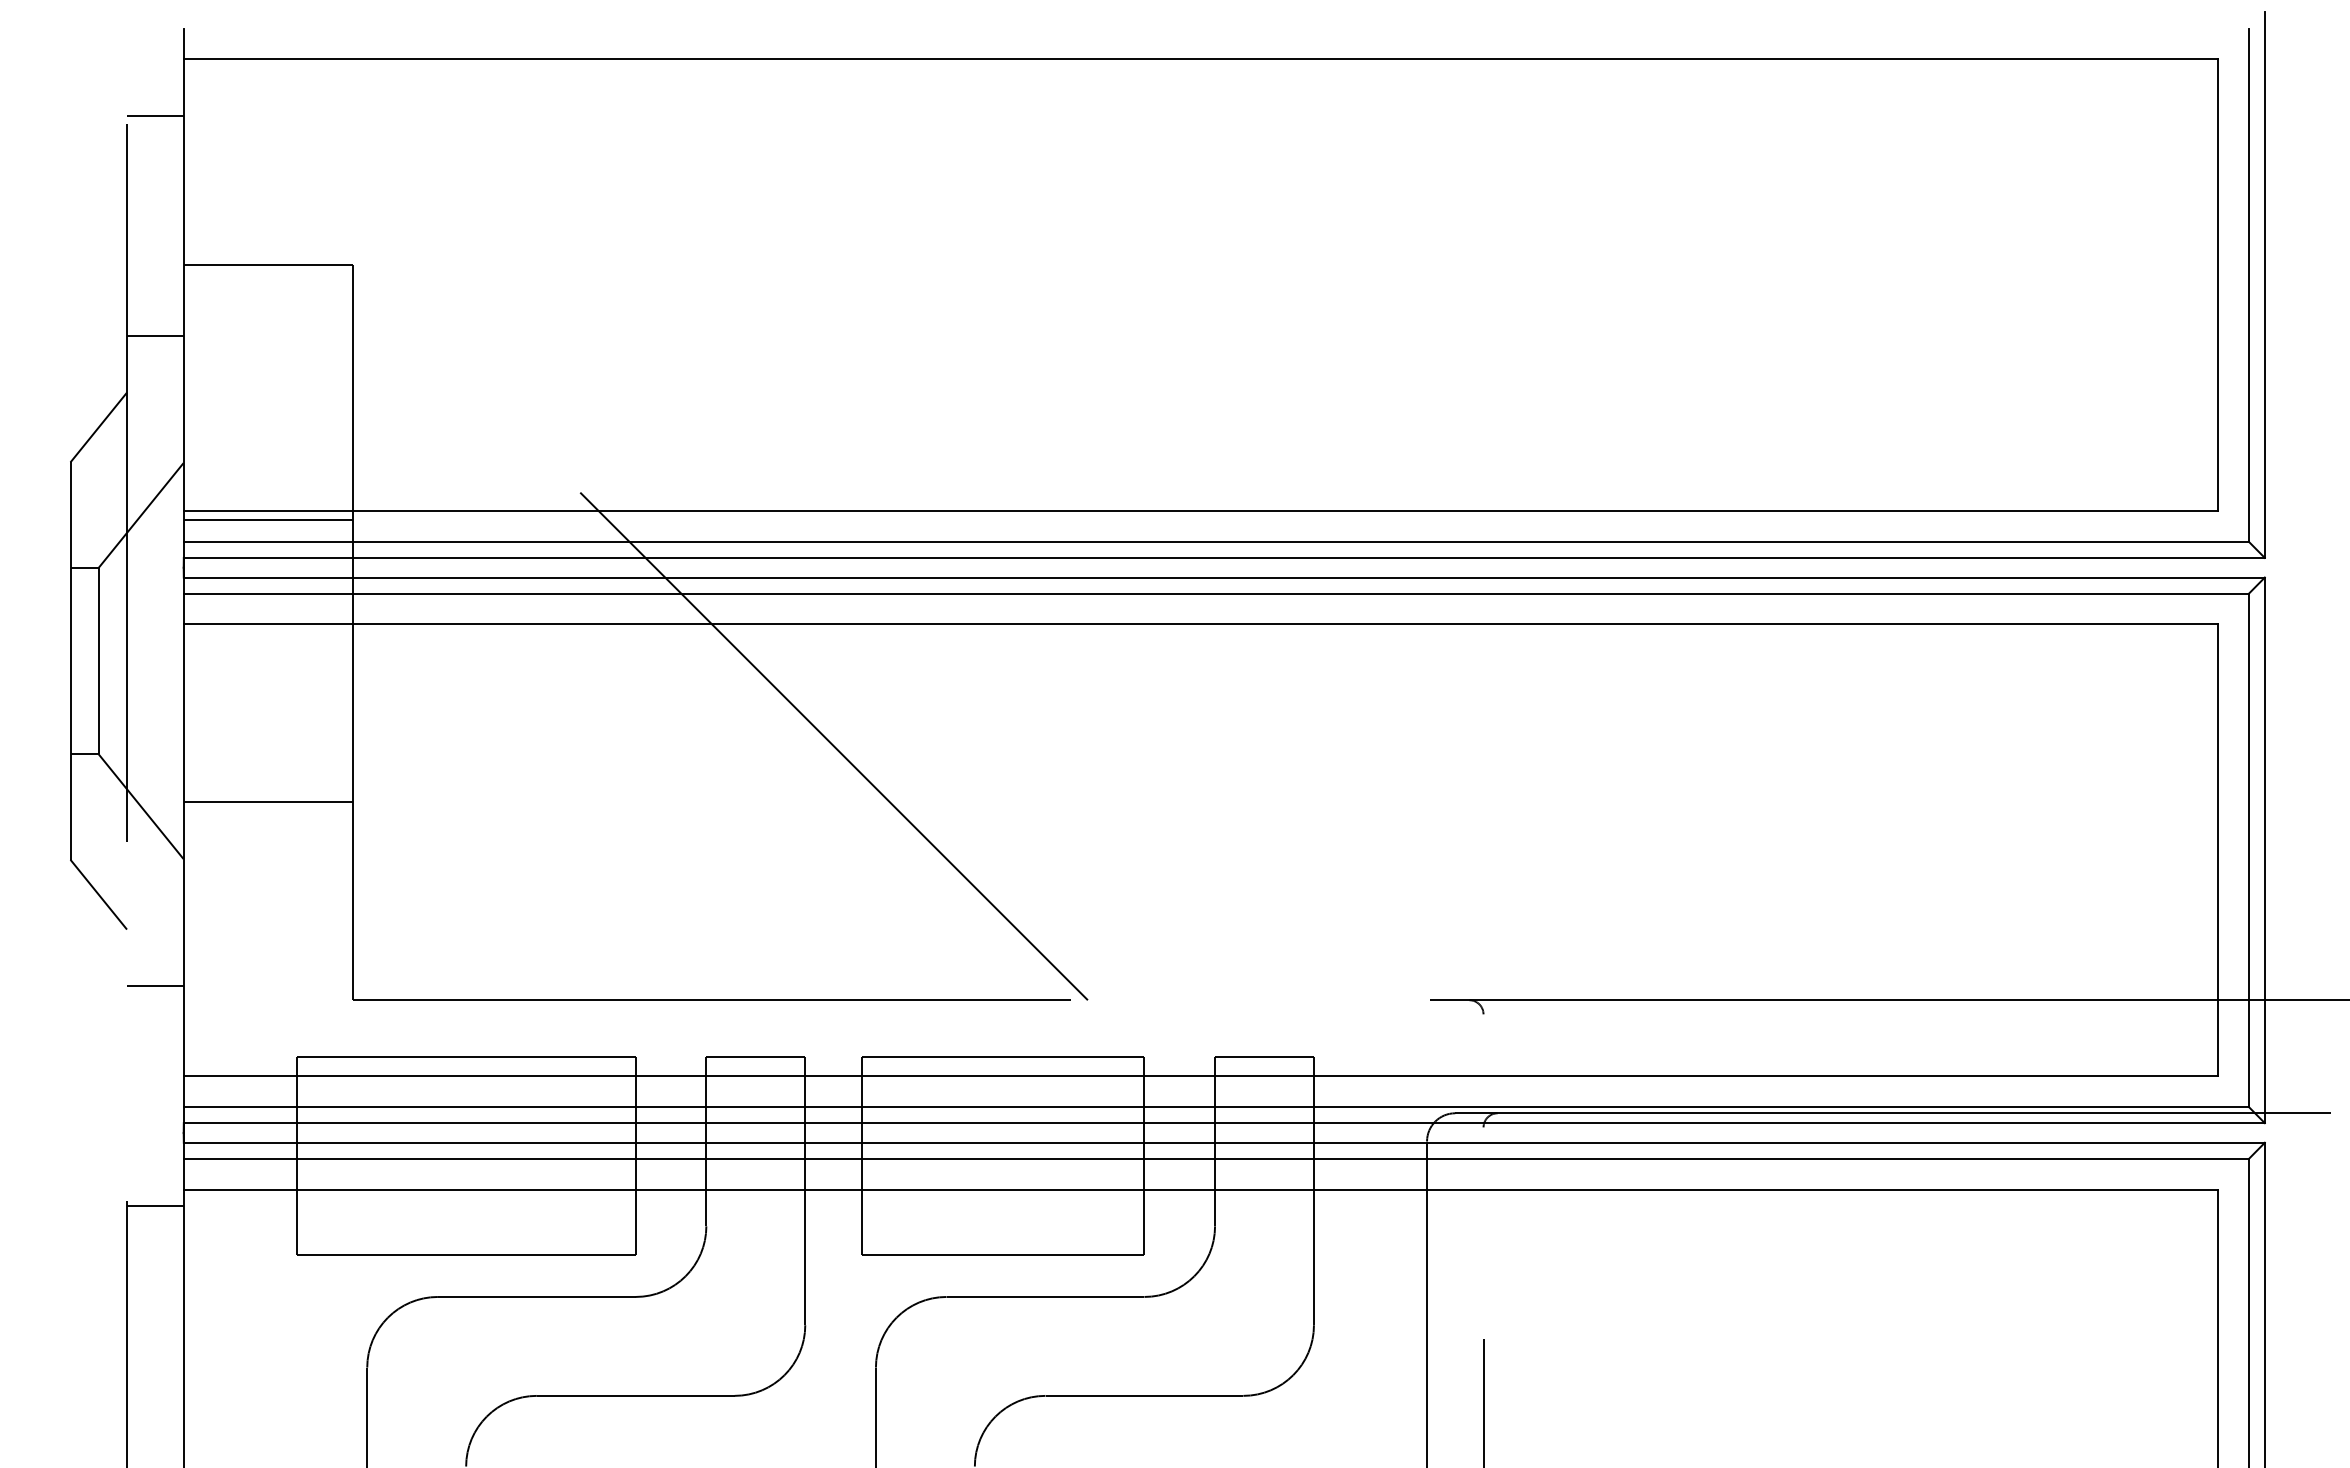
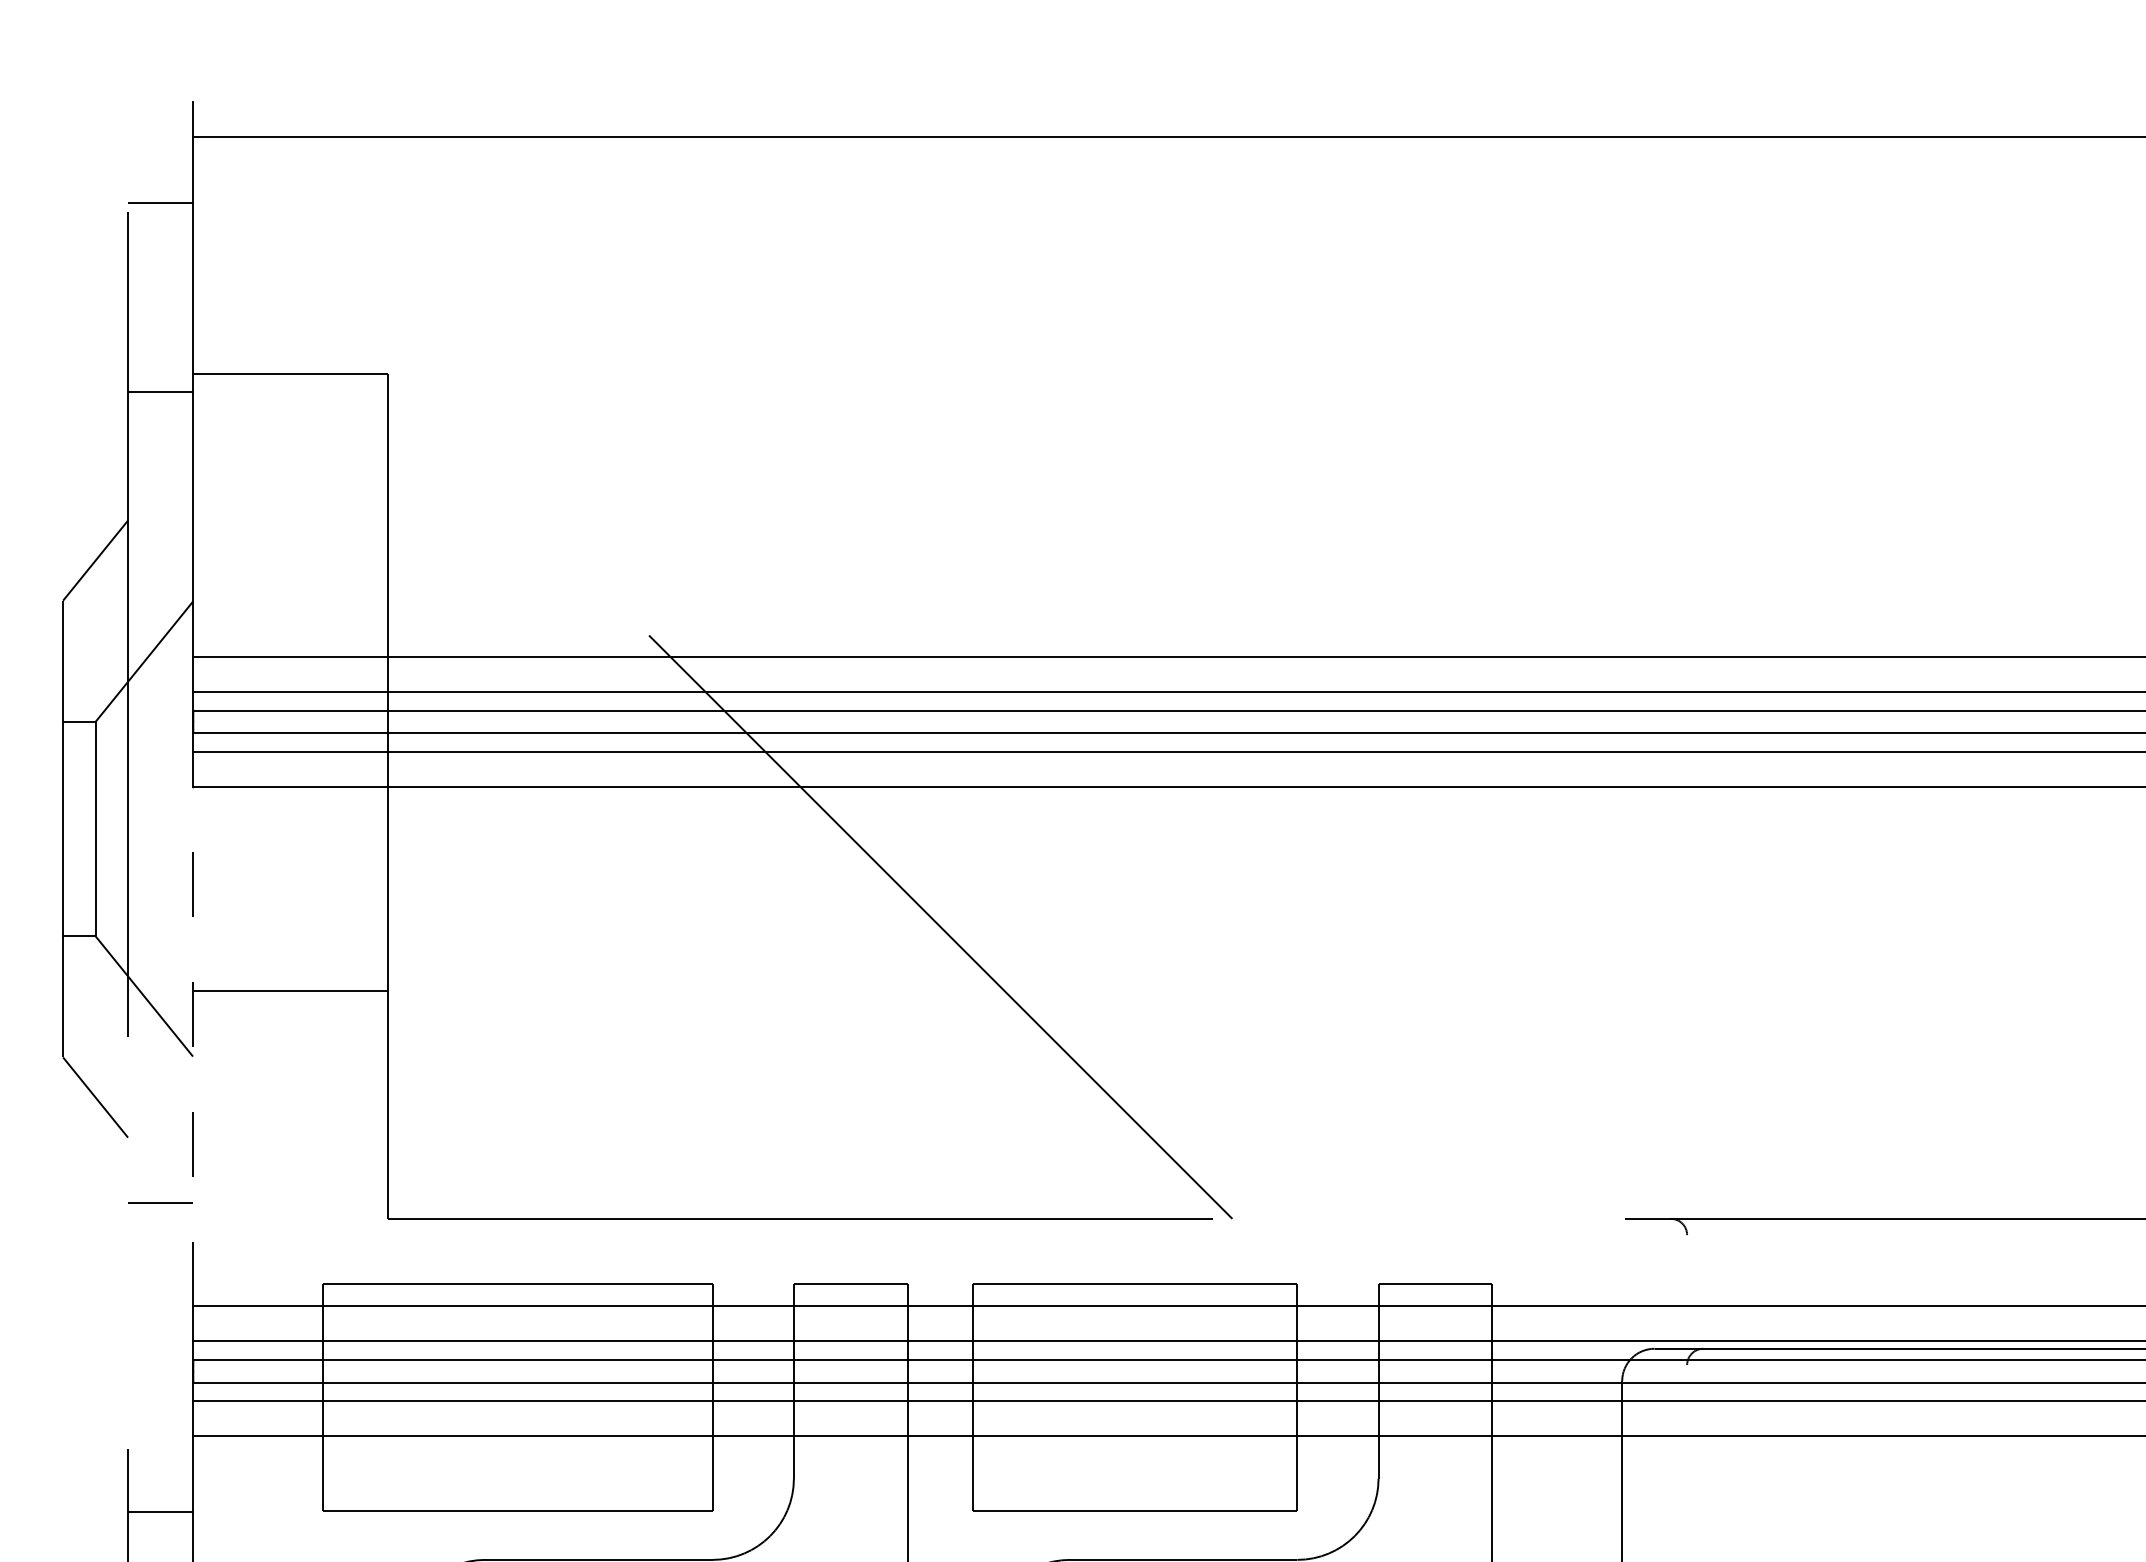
line: (155, 336) -> (160, 392), moved
line: (268, 519) -> (290, 666), removed
line: (183, 849) -> (192, 1045), solid -> dashed
line: (155, 1206) -> (160, 1512), moved

